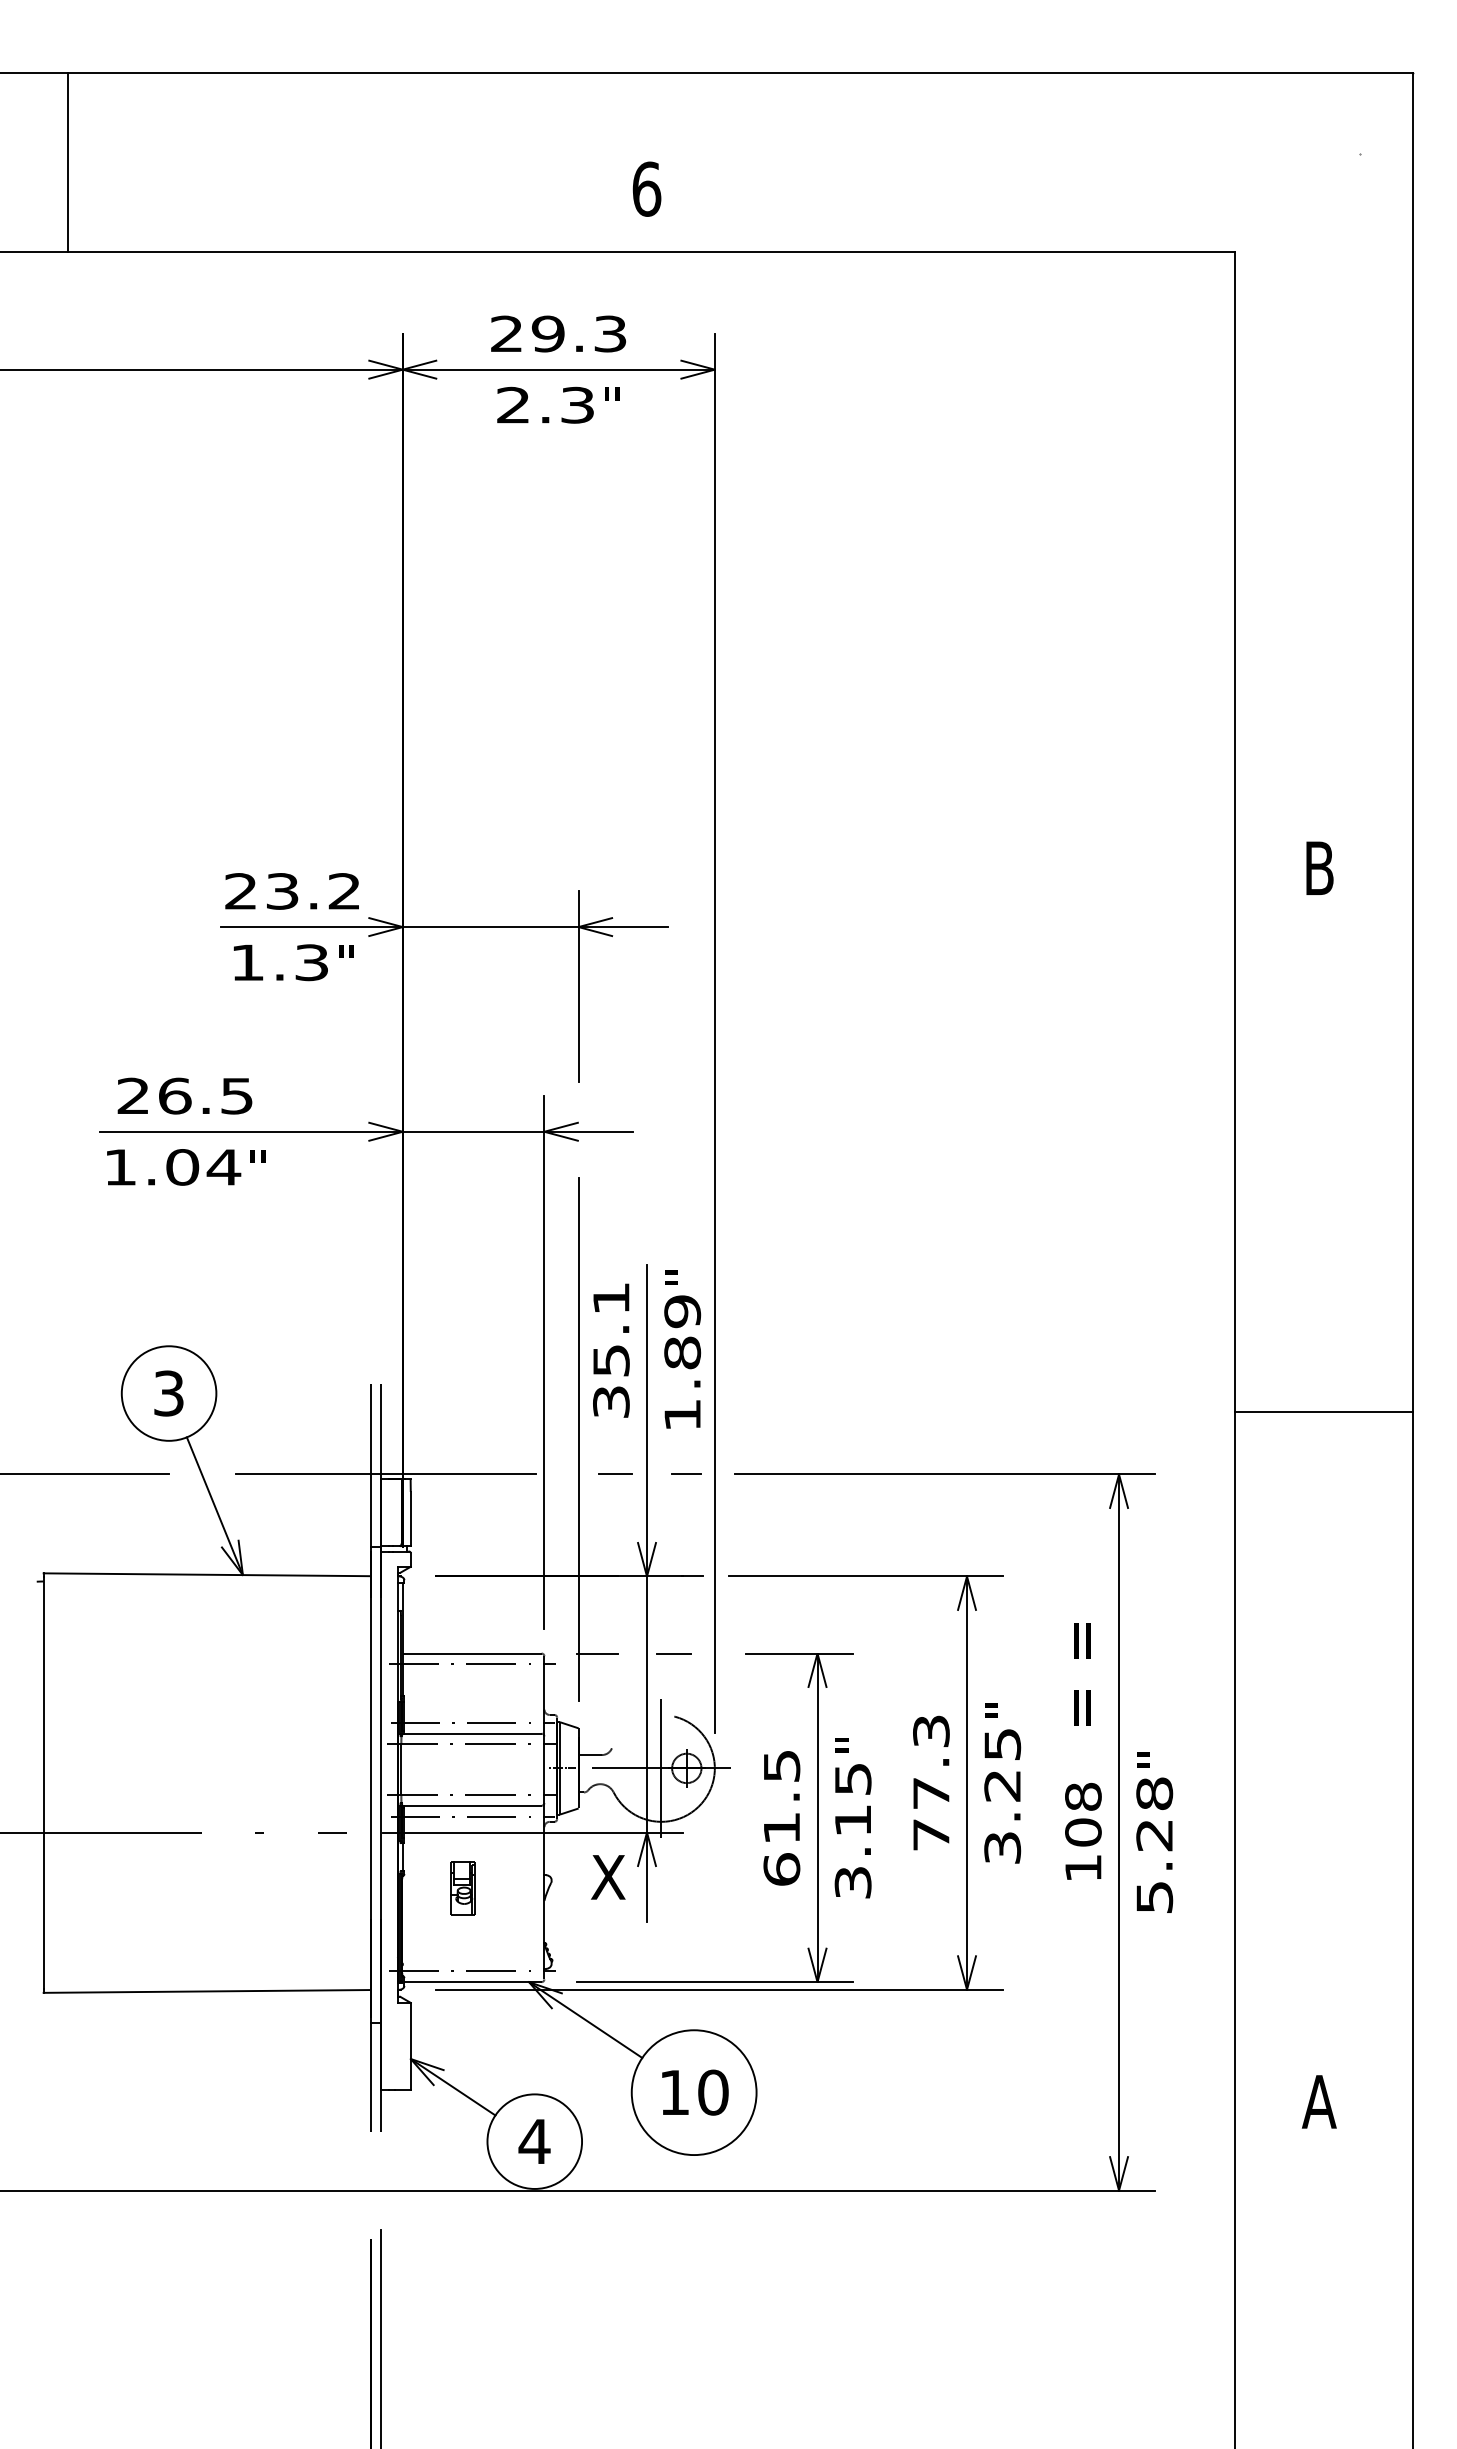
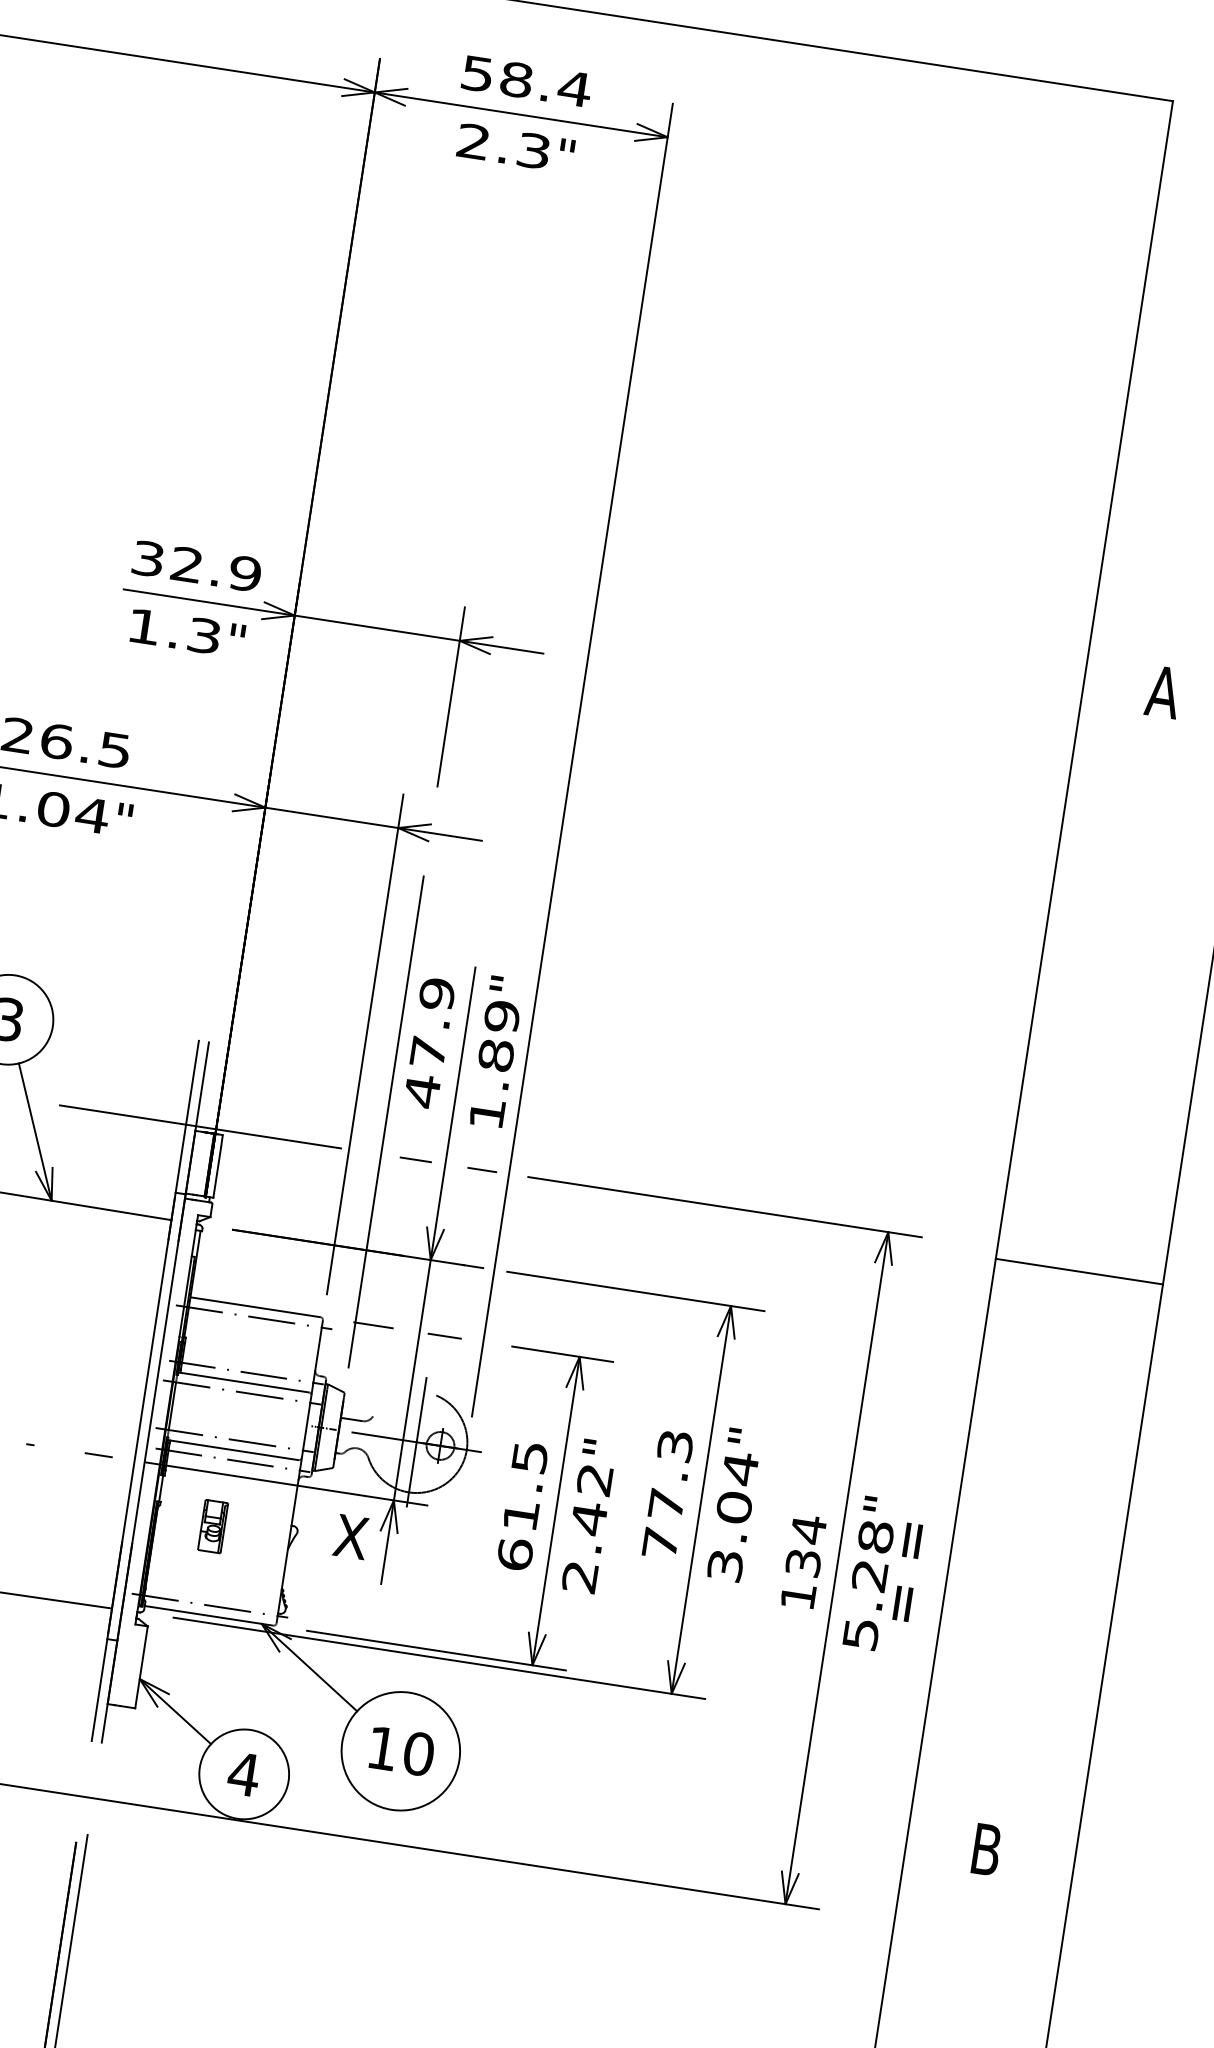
text: (559, 333) -> (527, 81), 29.3 -> 58.4
text: (1318, 867) -> (1162, 691), B -> A
text: (292, 891) -> (196, 566), 23.2 -> 32.9
text: (611, 1350) -> (429, 1042), 35.1 -> 47.9
line: (1324, 1412) -> (1079, 1272), moved
text: (1082, 1674) -> (907, 1572), moved
text: (1002, 1764) -> (737, 1487), 3.25 -> 3.04
text: (1083, 1814) -> (806, 1546), 108 -> 134
text: (852, 1831) -> (586, 1528), 3.15 -> 2.42
text: (1318, 2101) -> (985, 1849), A -> B

